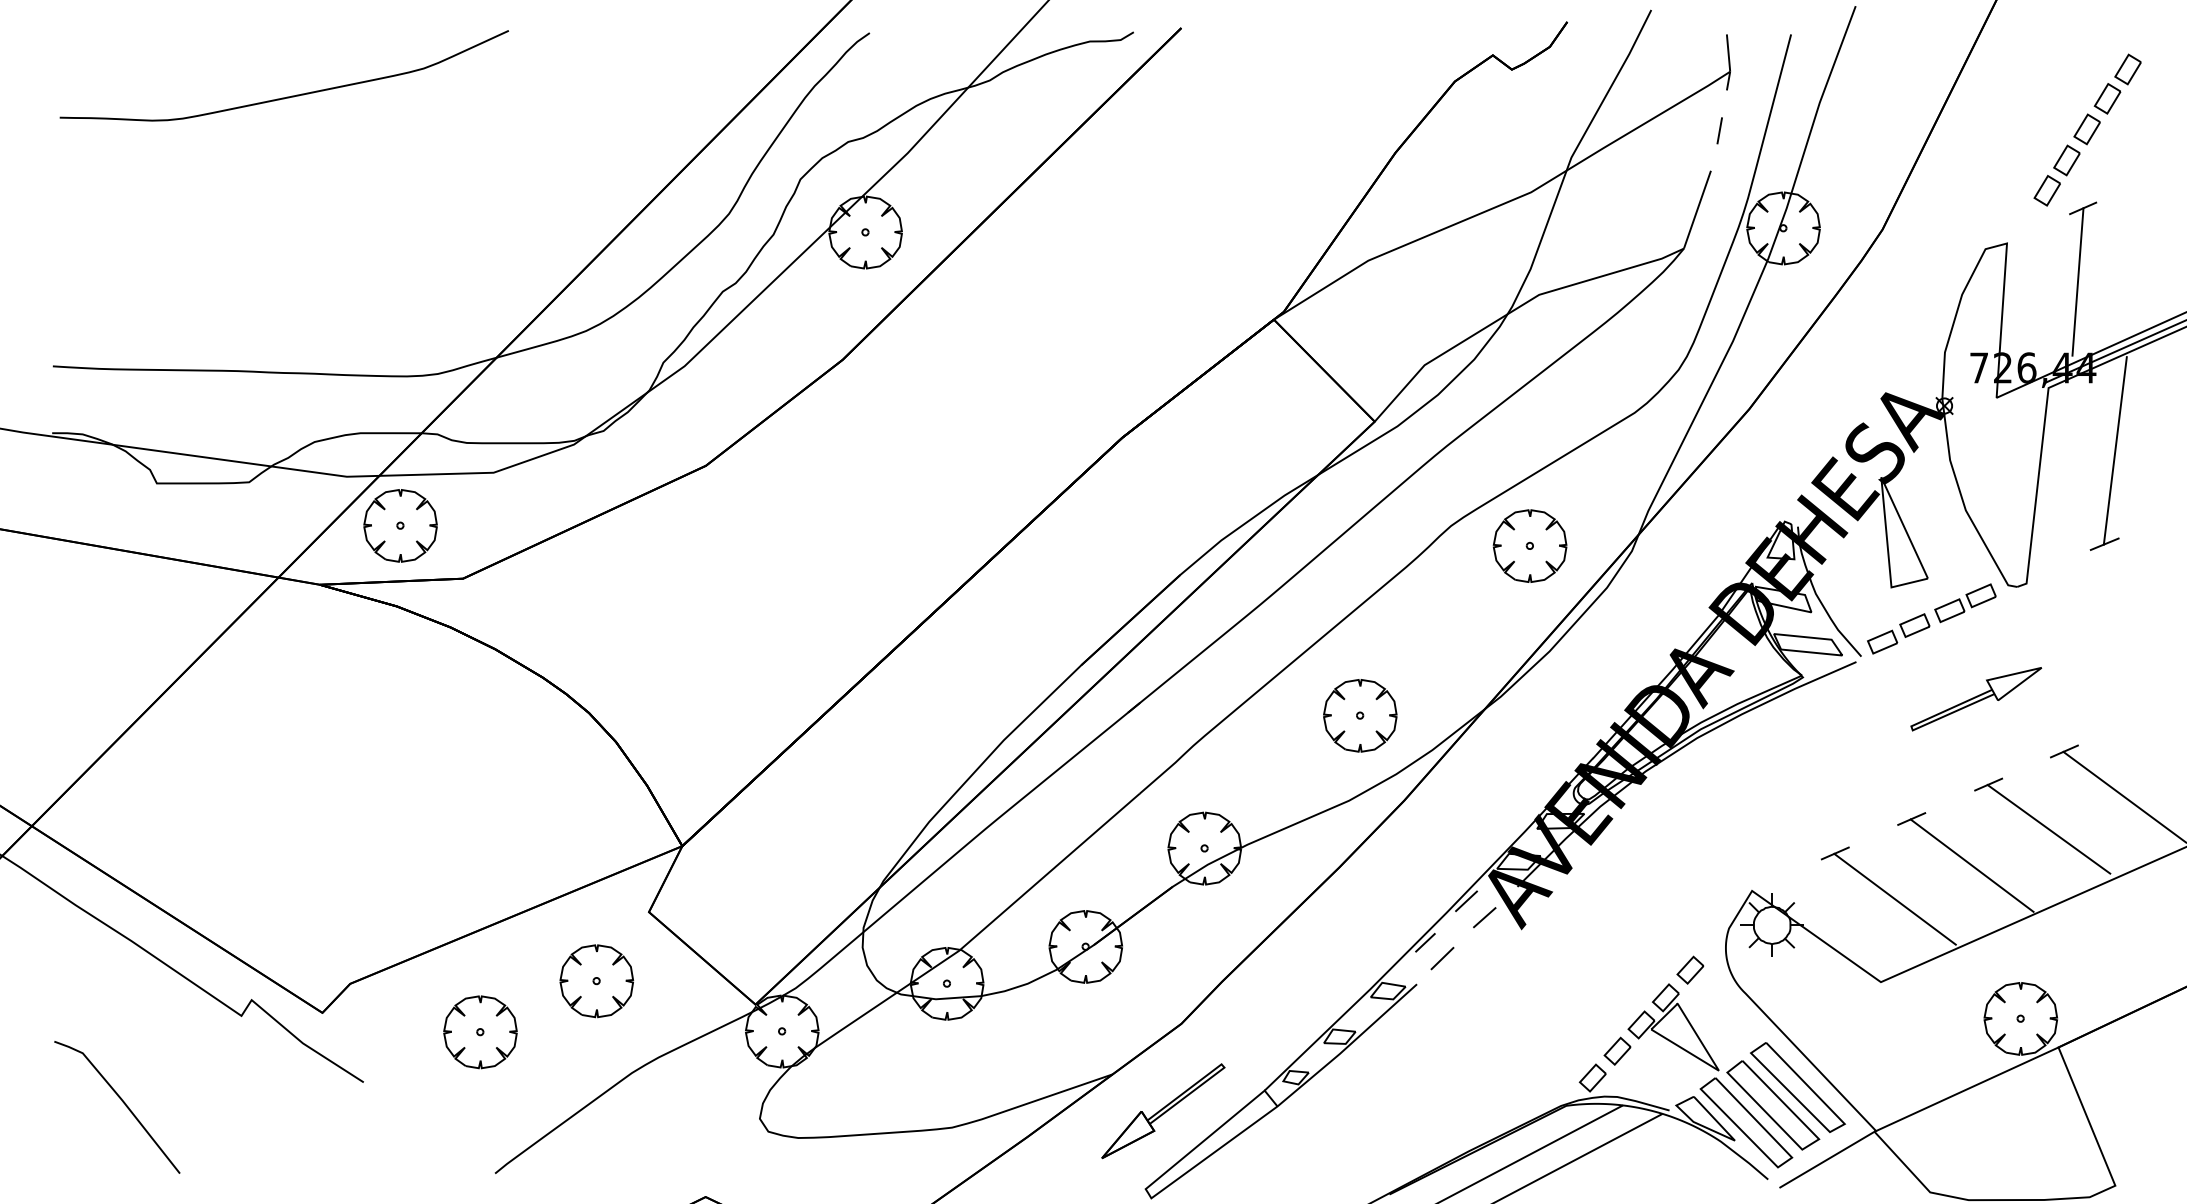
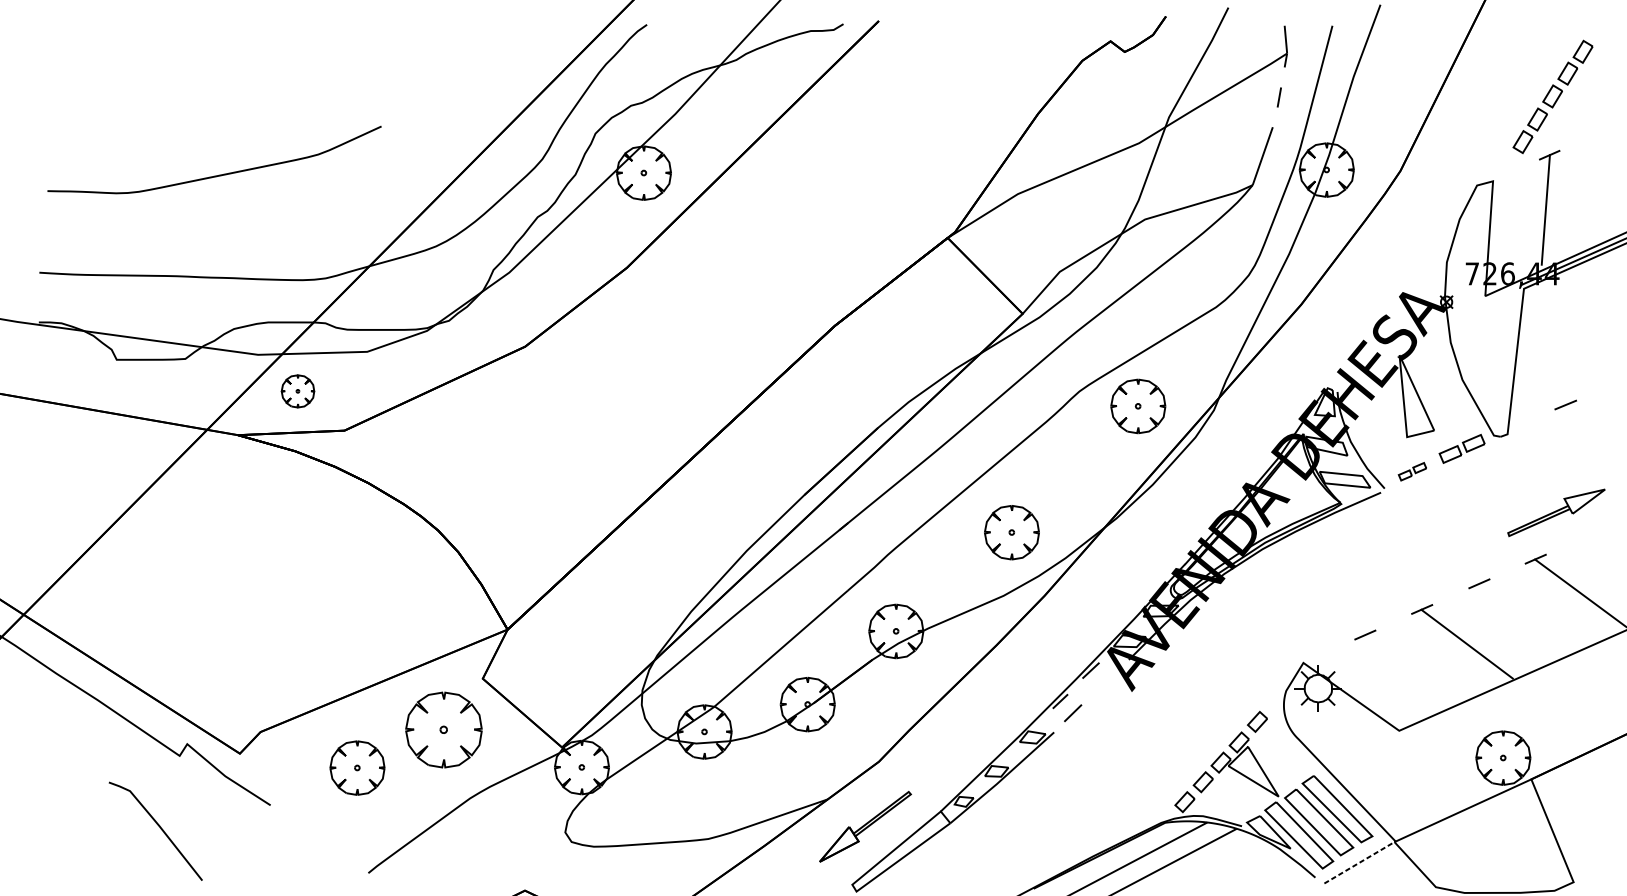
curve: (286, 96) -> (216, 175), moved
line: (2114, 450) -> (1573, 335), removed
part: (400, 525) -> (297, 391), size x0.6
part: (1898, 633) -> (1412, 471), size x0.6
part: (1976, 699) -> (1556, 513), moved
line: (2048, 829) -> (1523, 617), removed
line: (1894, 898) -> (1409, 668), removed
line: (1484, 917) -> (1104, 682), removed
part: (596, 981) -> (443, 730), size x1.4
curve: (122, 1102) -> (159, 827), moved
line: (1827, 1159) -> (1359, 862), solid -> dashed

